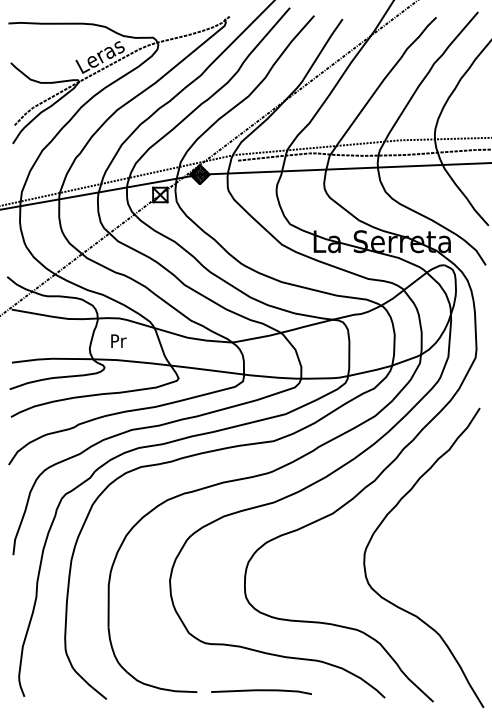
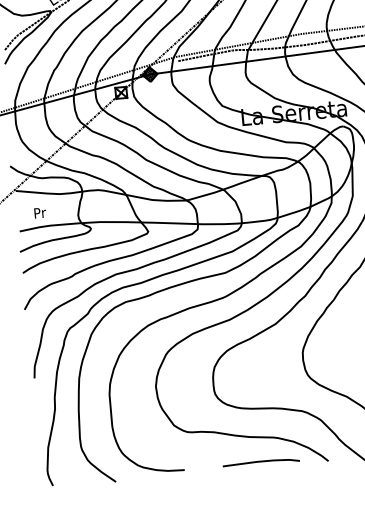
text: (118, 340) -> (40, 212), moved
line: (261, 691) -> (261, 462), moved

